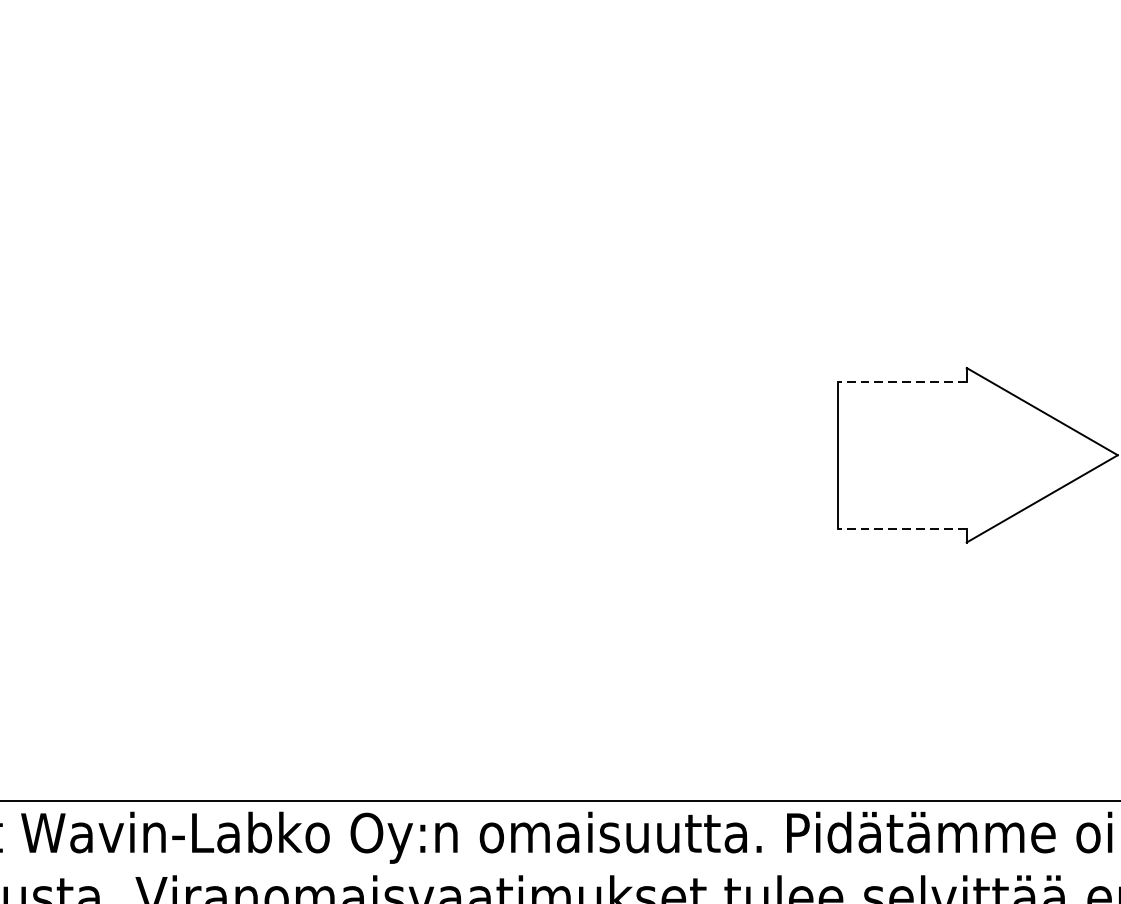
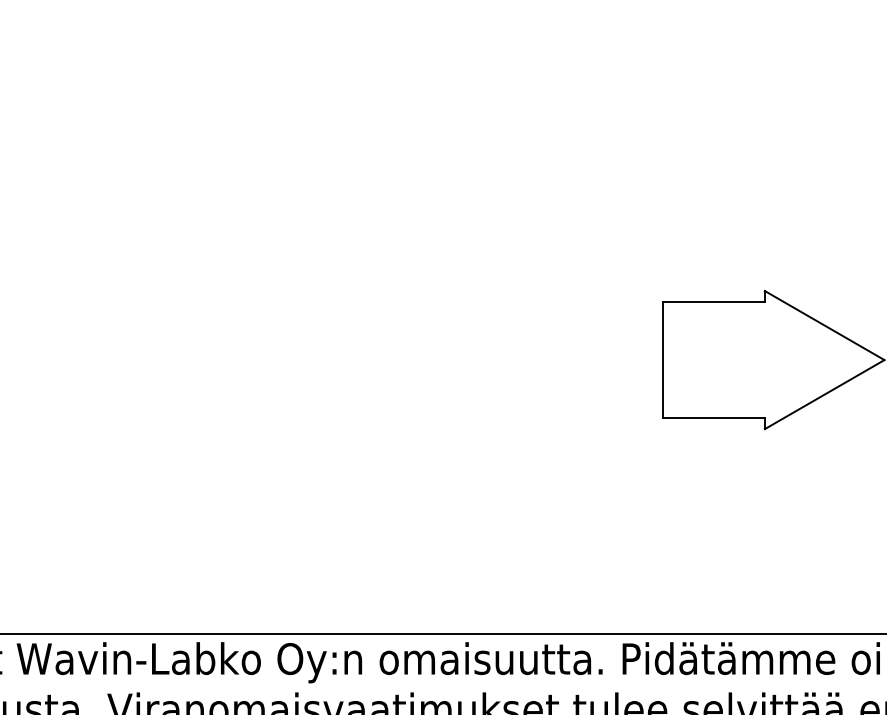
line: (903, 381) -> (714, 301), dashed -> solid
line: (903, 529) -> (714, 418), dashed -> solid

